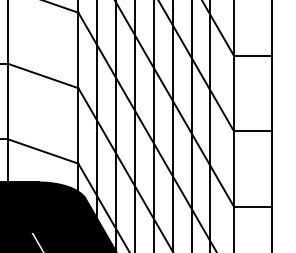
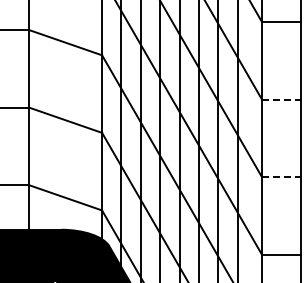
line: (252, 55) -> (281, 99), solid -> dashed
line: (252, 131) -> (281, 177), solid -> dashed

